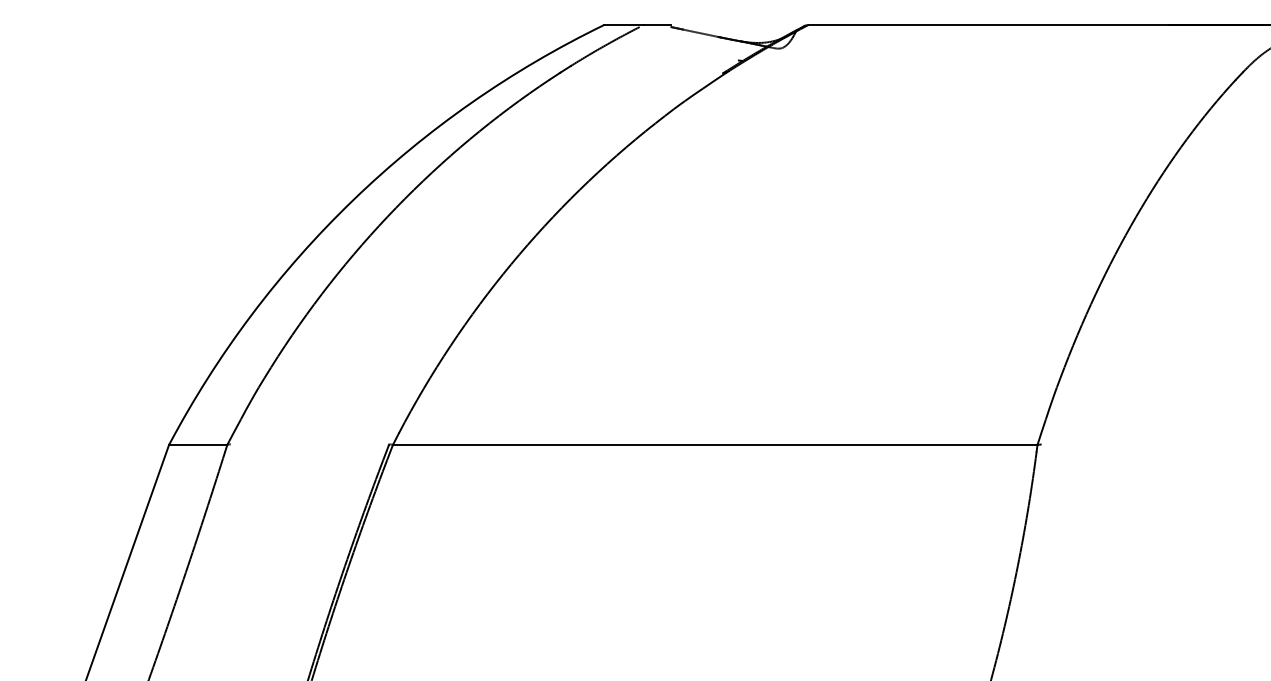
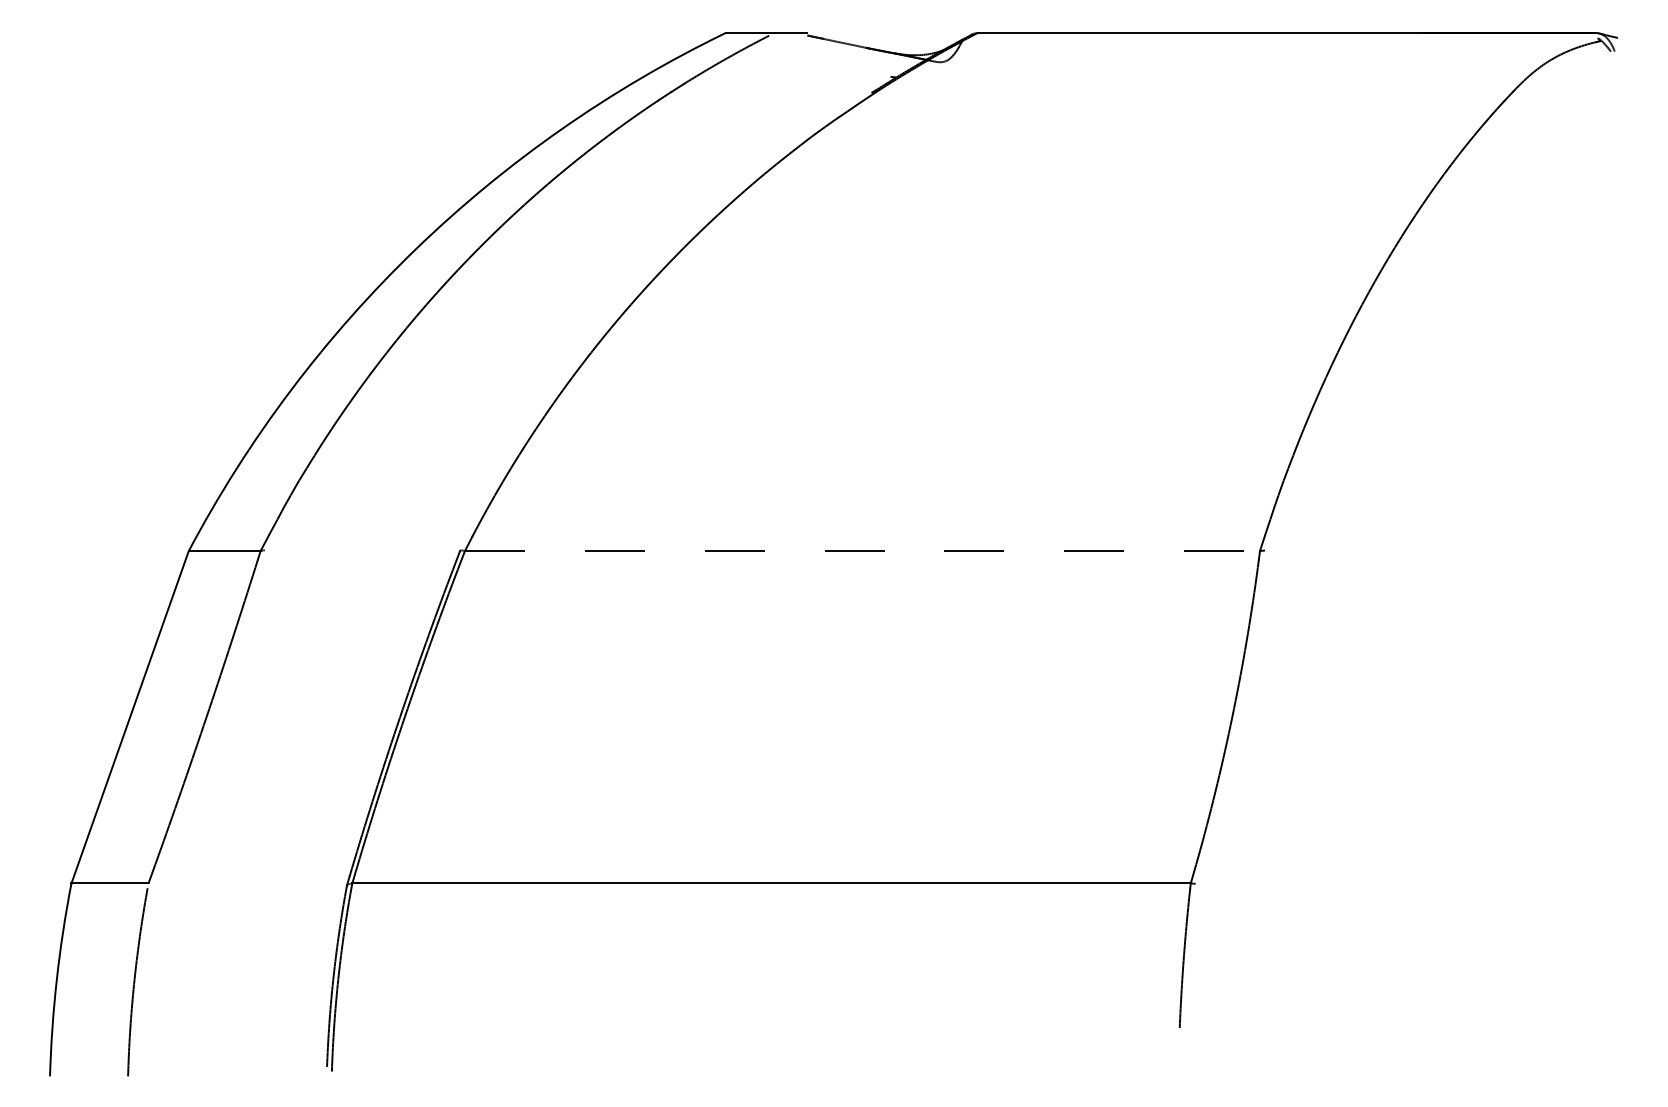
line: (715, 445) -> (862, 551), solid -> dashed

